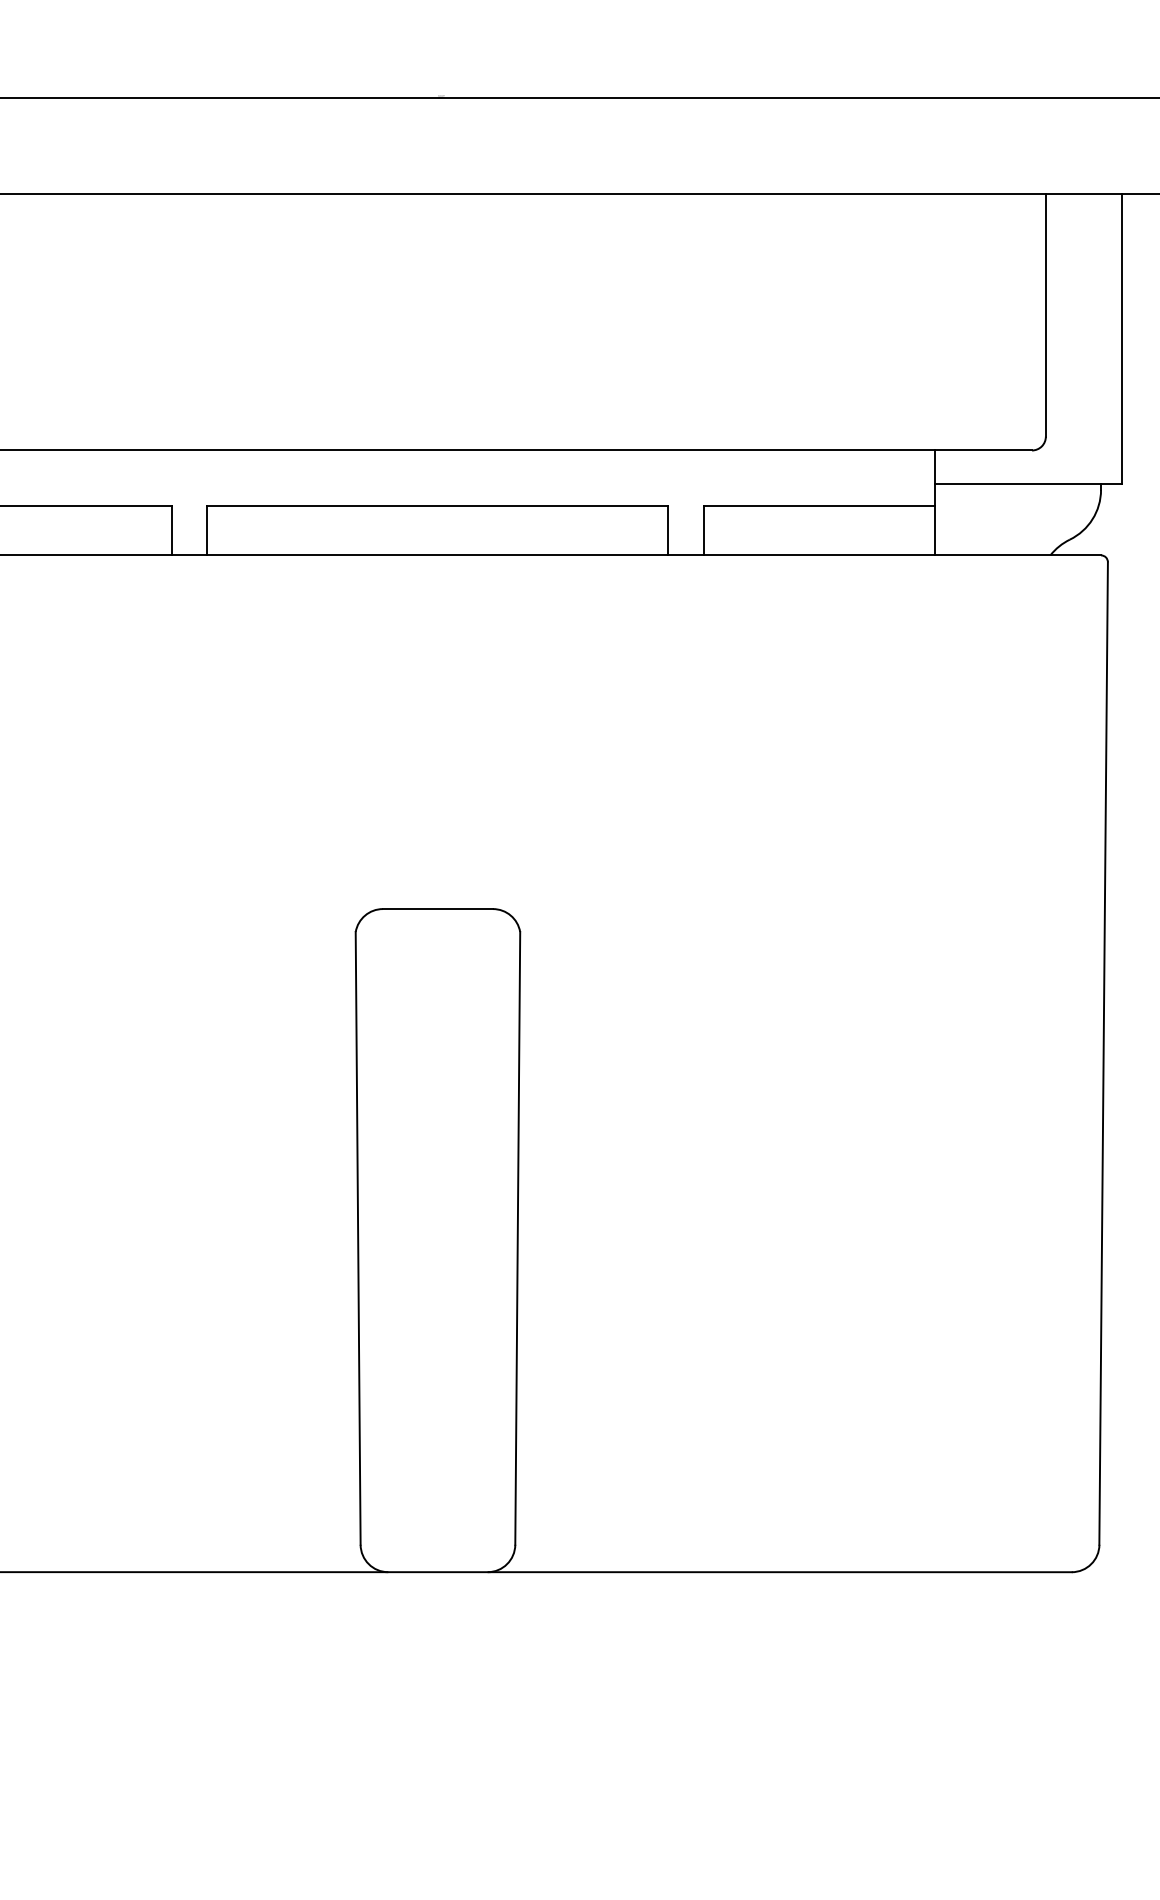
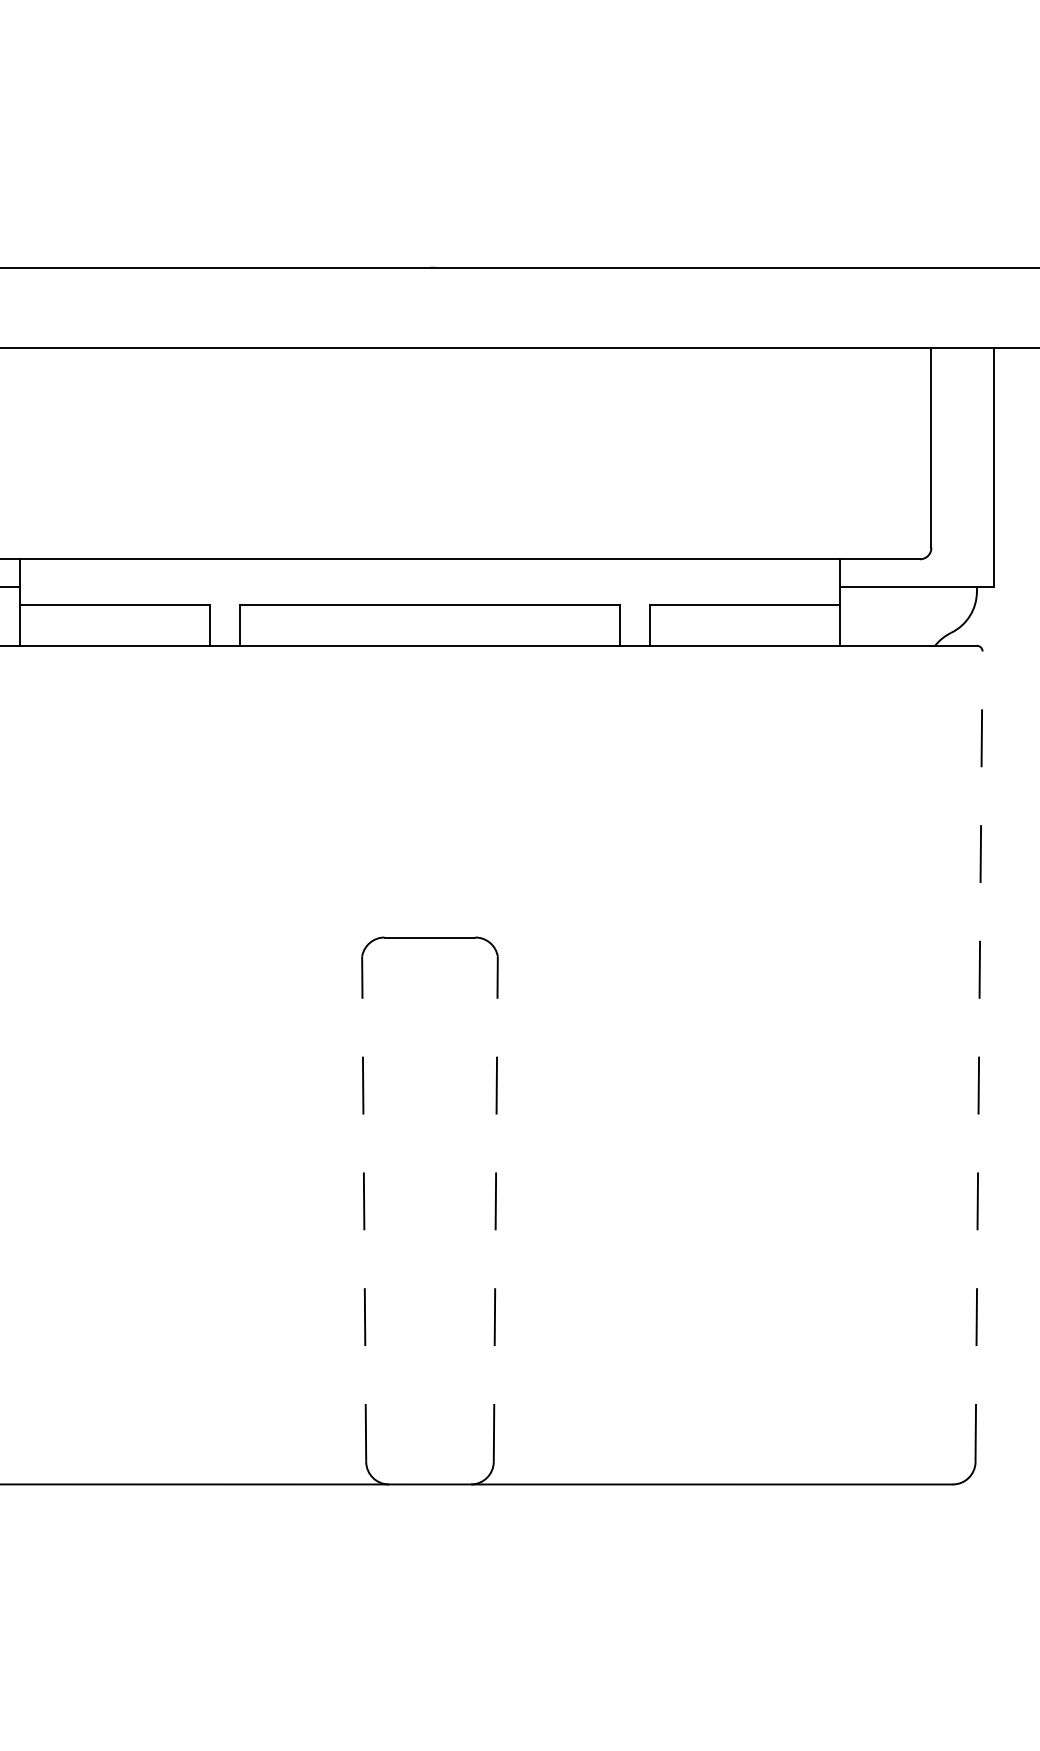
line: (1104, 1053) -> (979, 1056), solid -> dashed
line: (358, 1238) -> (364, 1209), solid -> dashed
line: (517, 1238) -> (495, 1209), solid -> dashed

